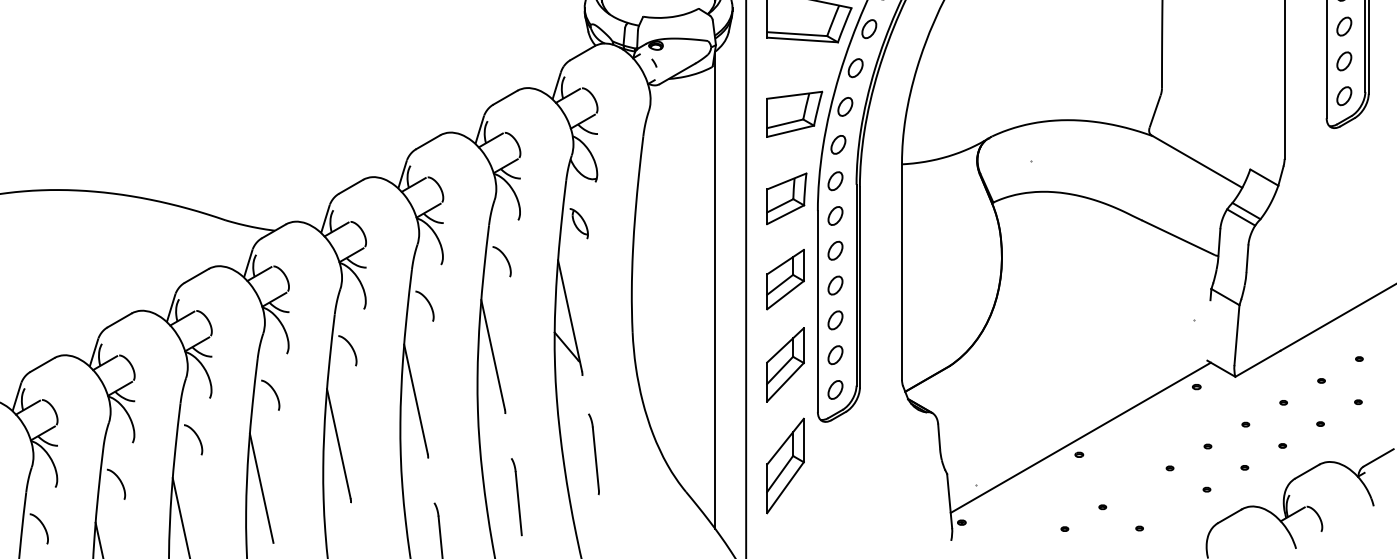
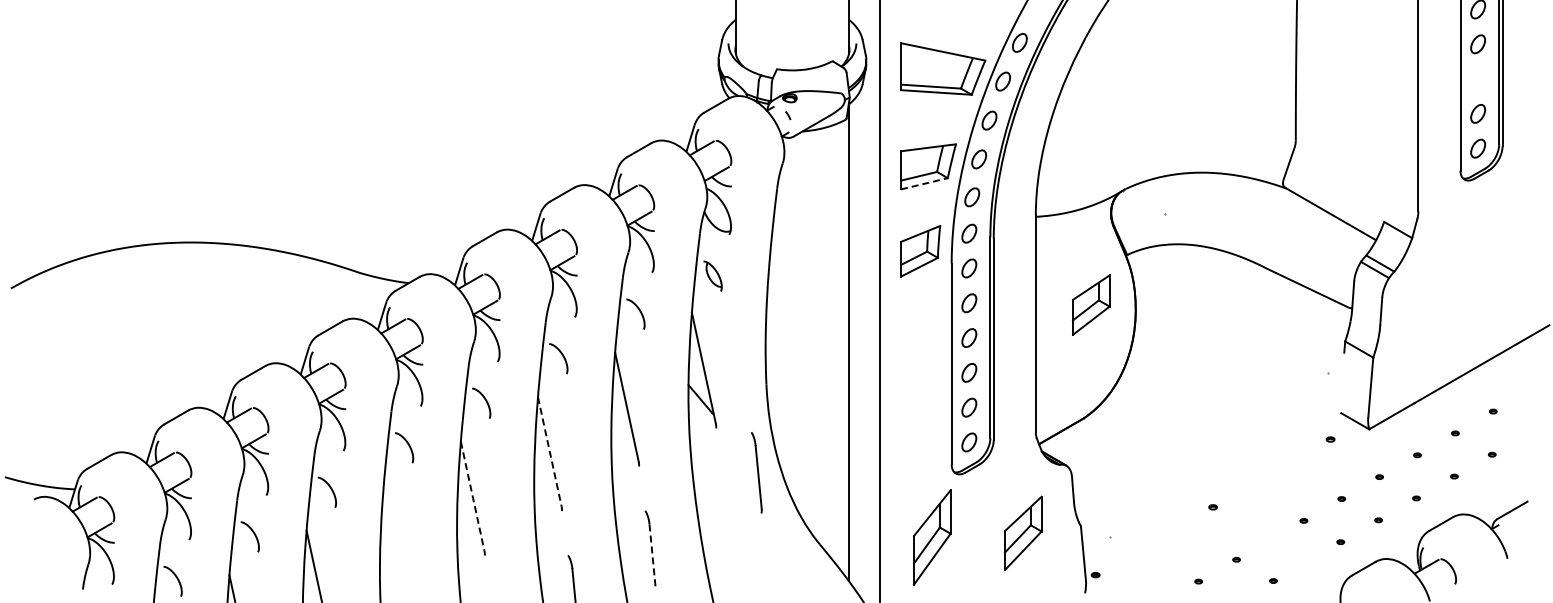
part: (1343, 26) -> (1477, 78), removed
line: (790, 131) -> (924, 183), solid -> dashed
part: (785, 279) -> (1091, 304), moved
part: (785, 364) -> (1023, 532), moved
line: (415, 399) -> (549, 451), solid -> dashed
line: (1080, 438) -> (1214, 490), removed
line: (338, 444) -> (472, 496), solid -> dashed
part: (593, 454) -> (756, 472), moved
part: (785, 466) -> (932, 537), moved
line: (261, 488) -> (395, 540), removed
line: (518, 504) -> (652, 556), solid -> dashed

